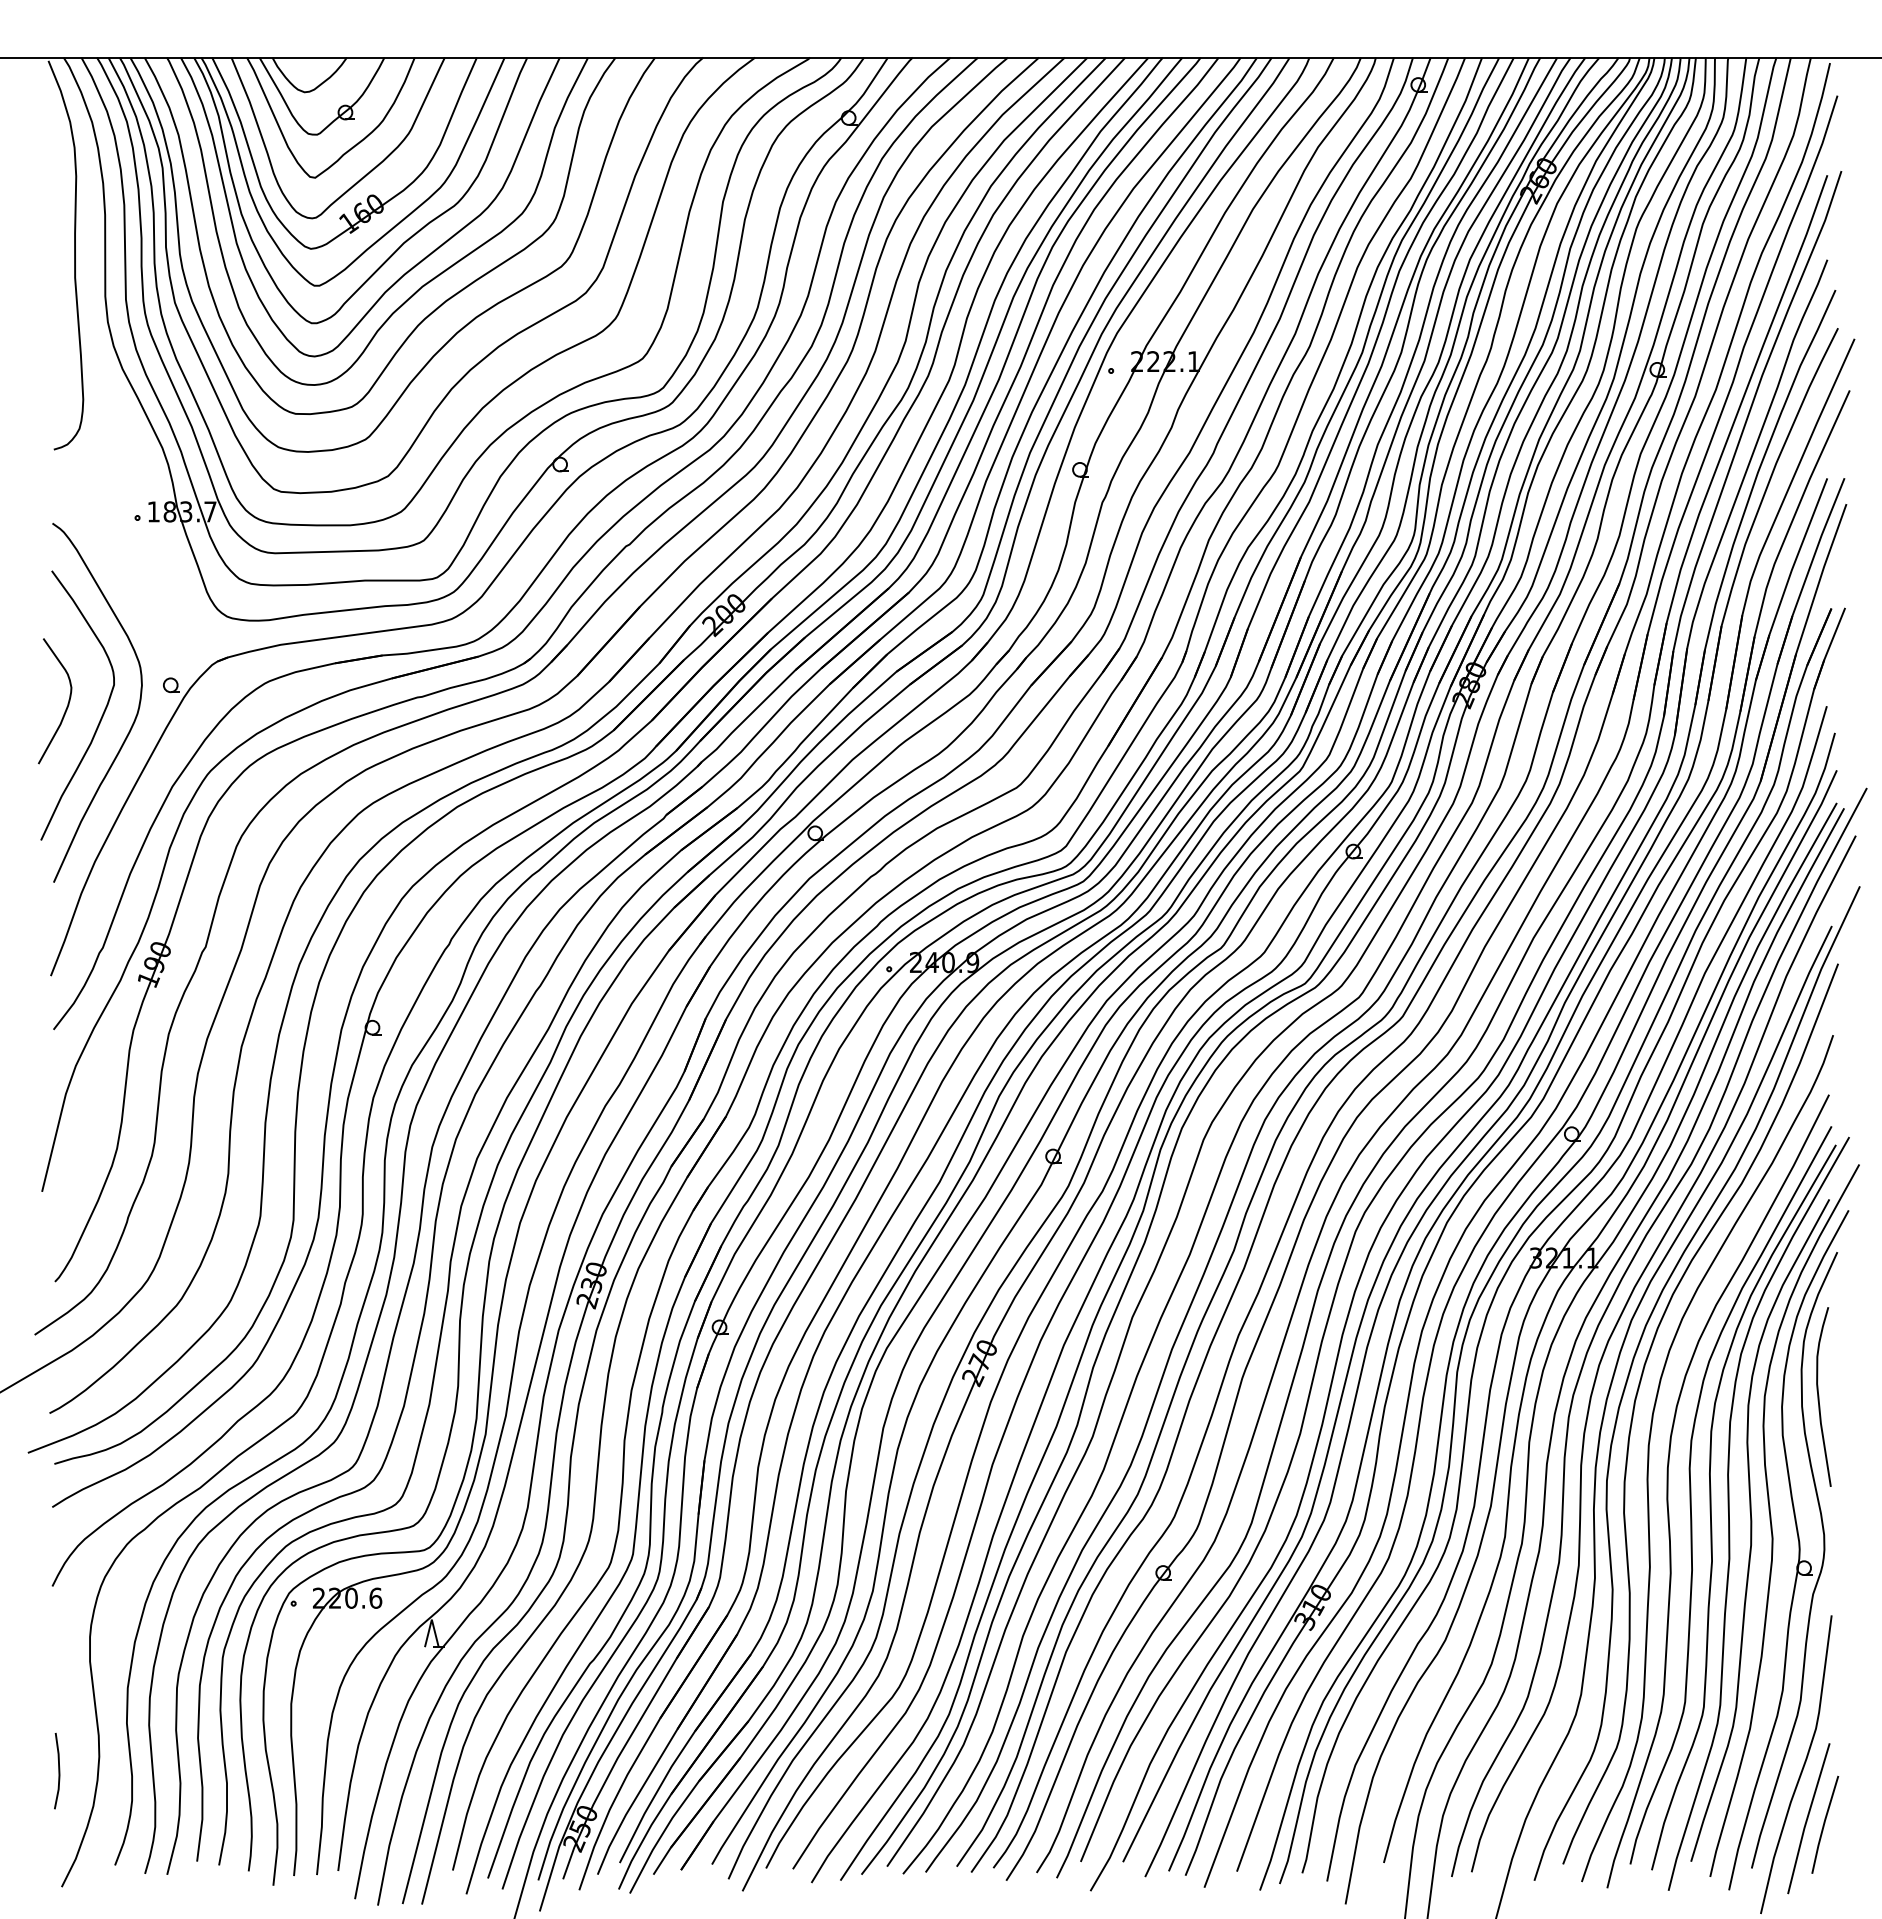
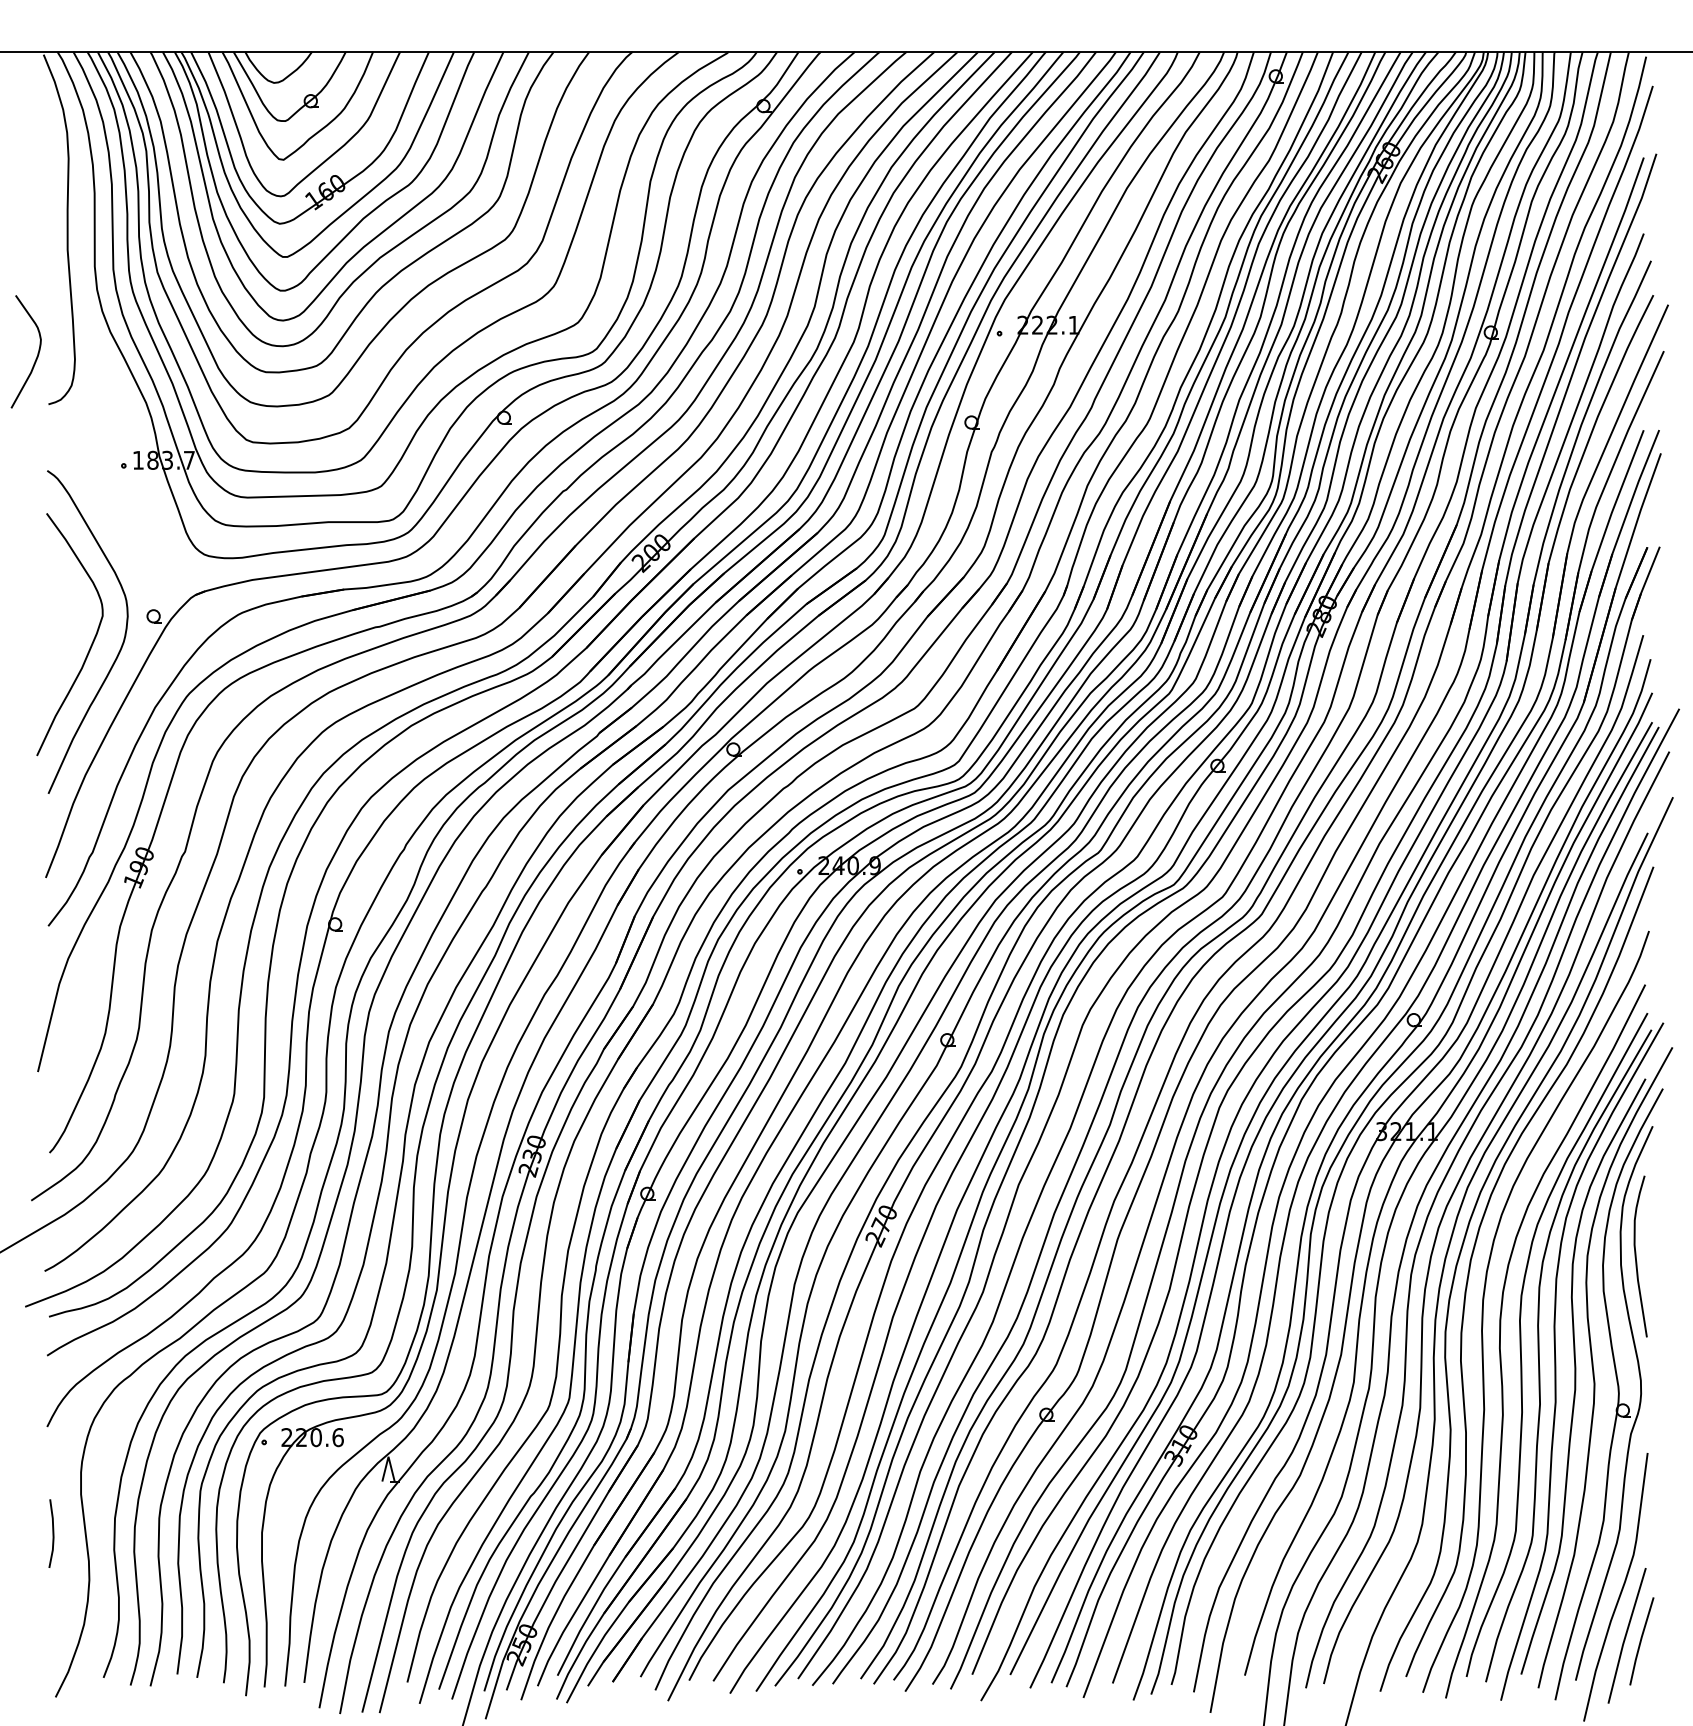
curve: (66, 706) -> (36, 356), moved
line: (58, 1771) -> (52, 1534), moved

